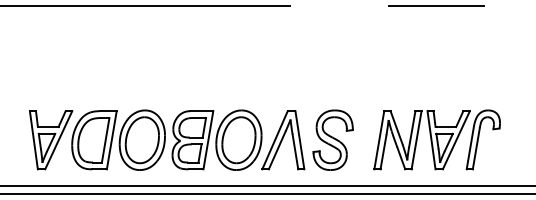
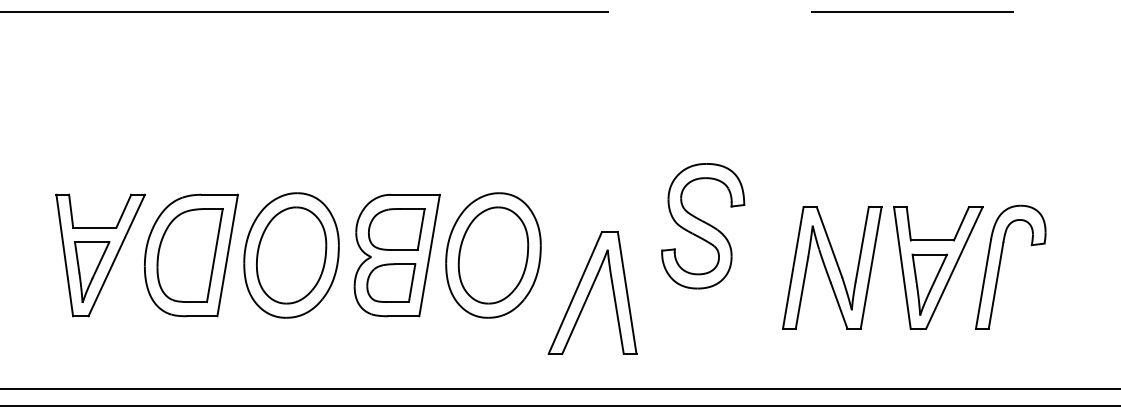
part: (145, 139) -> (298, 253), moved
part: (332, 139) -> (701, 224), moved
part: (436, 139) -> (912, 266), moved

